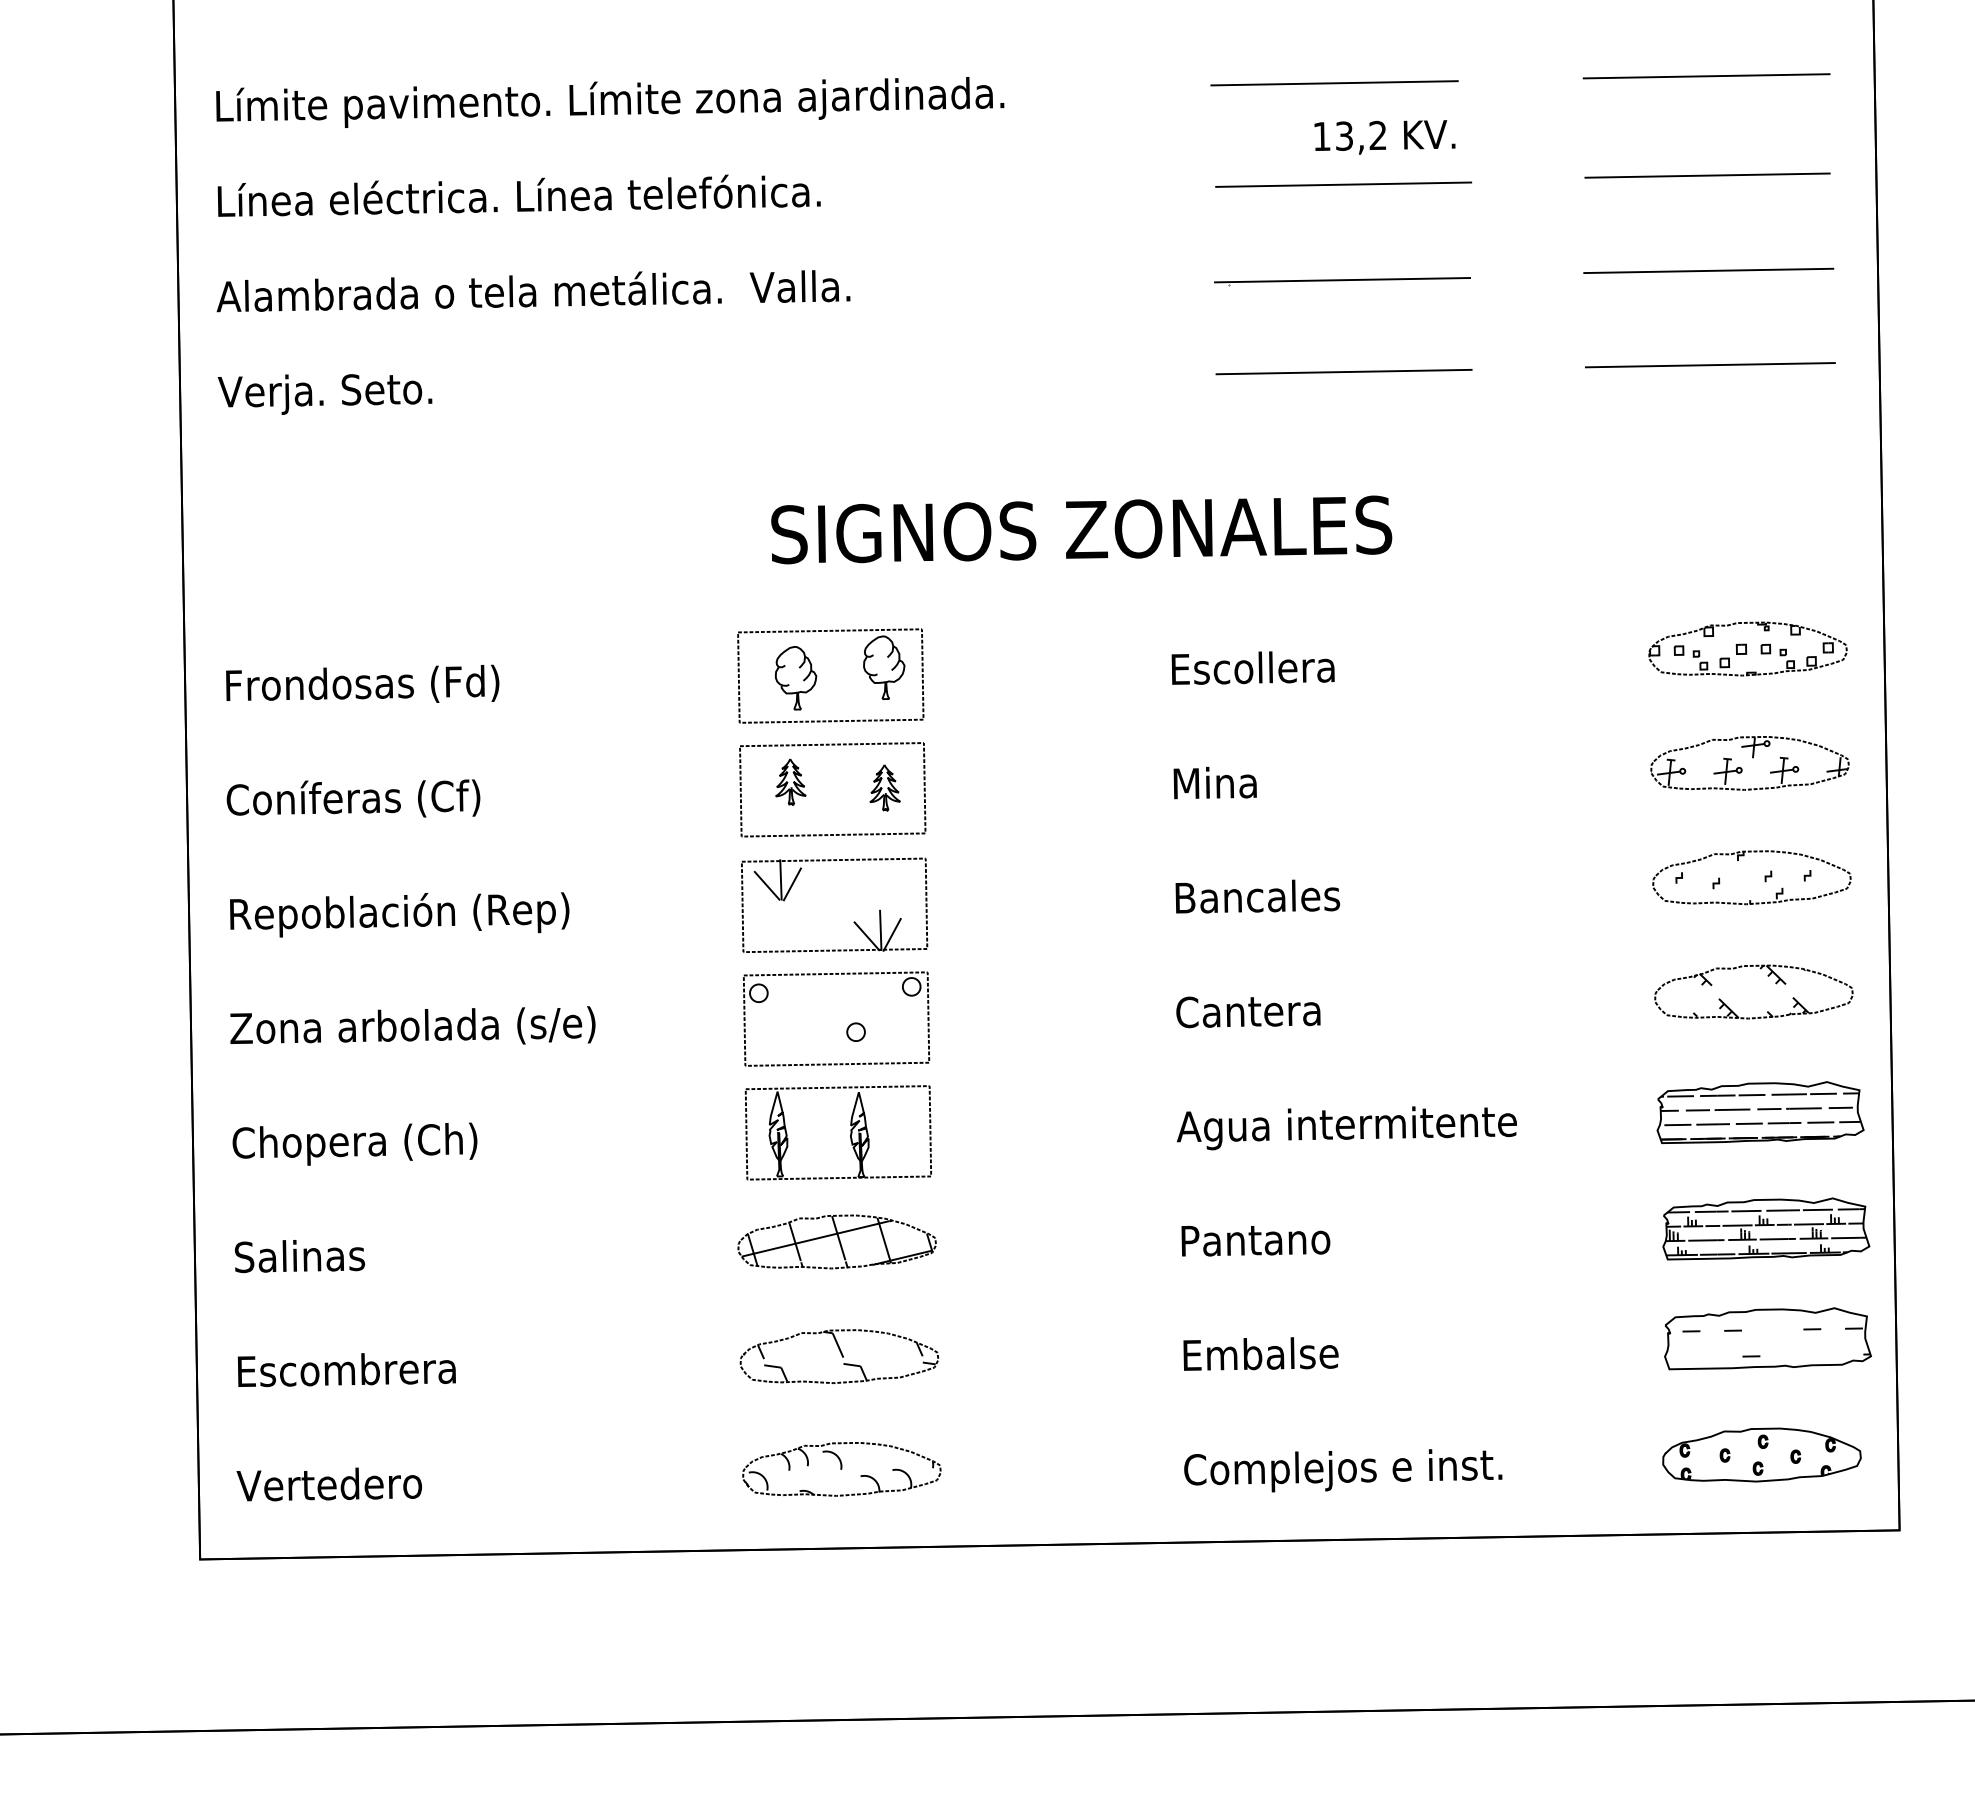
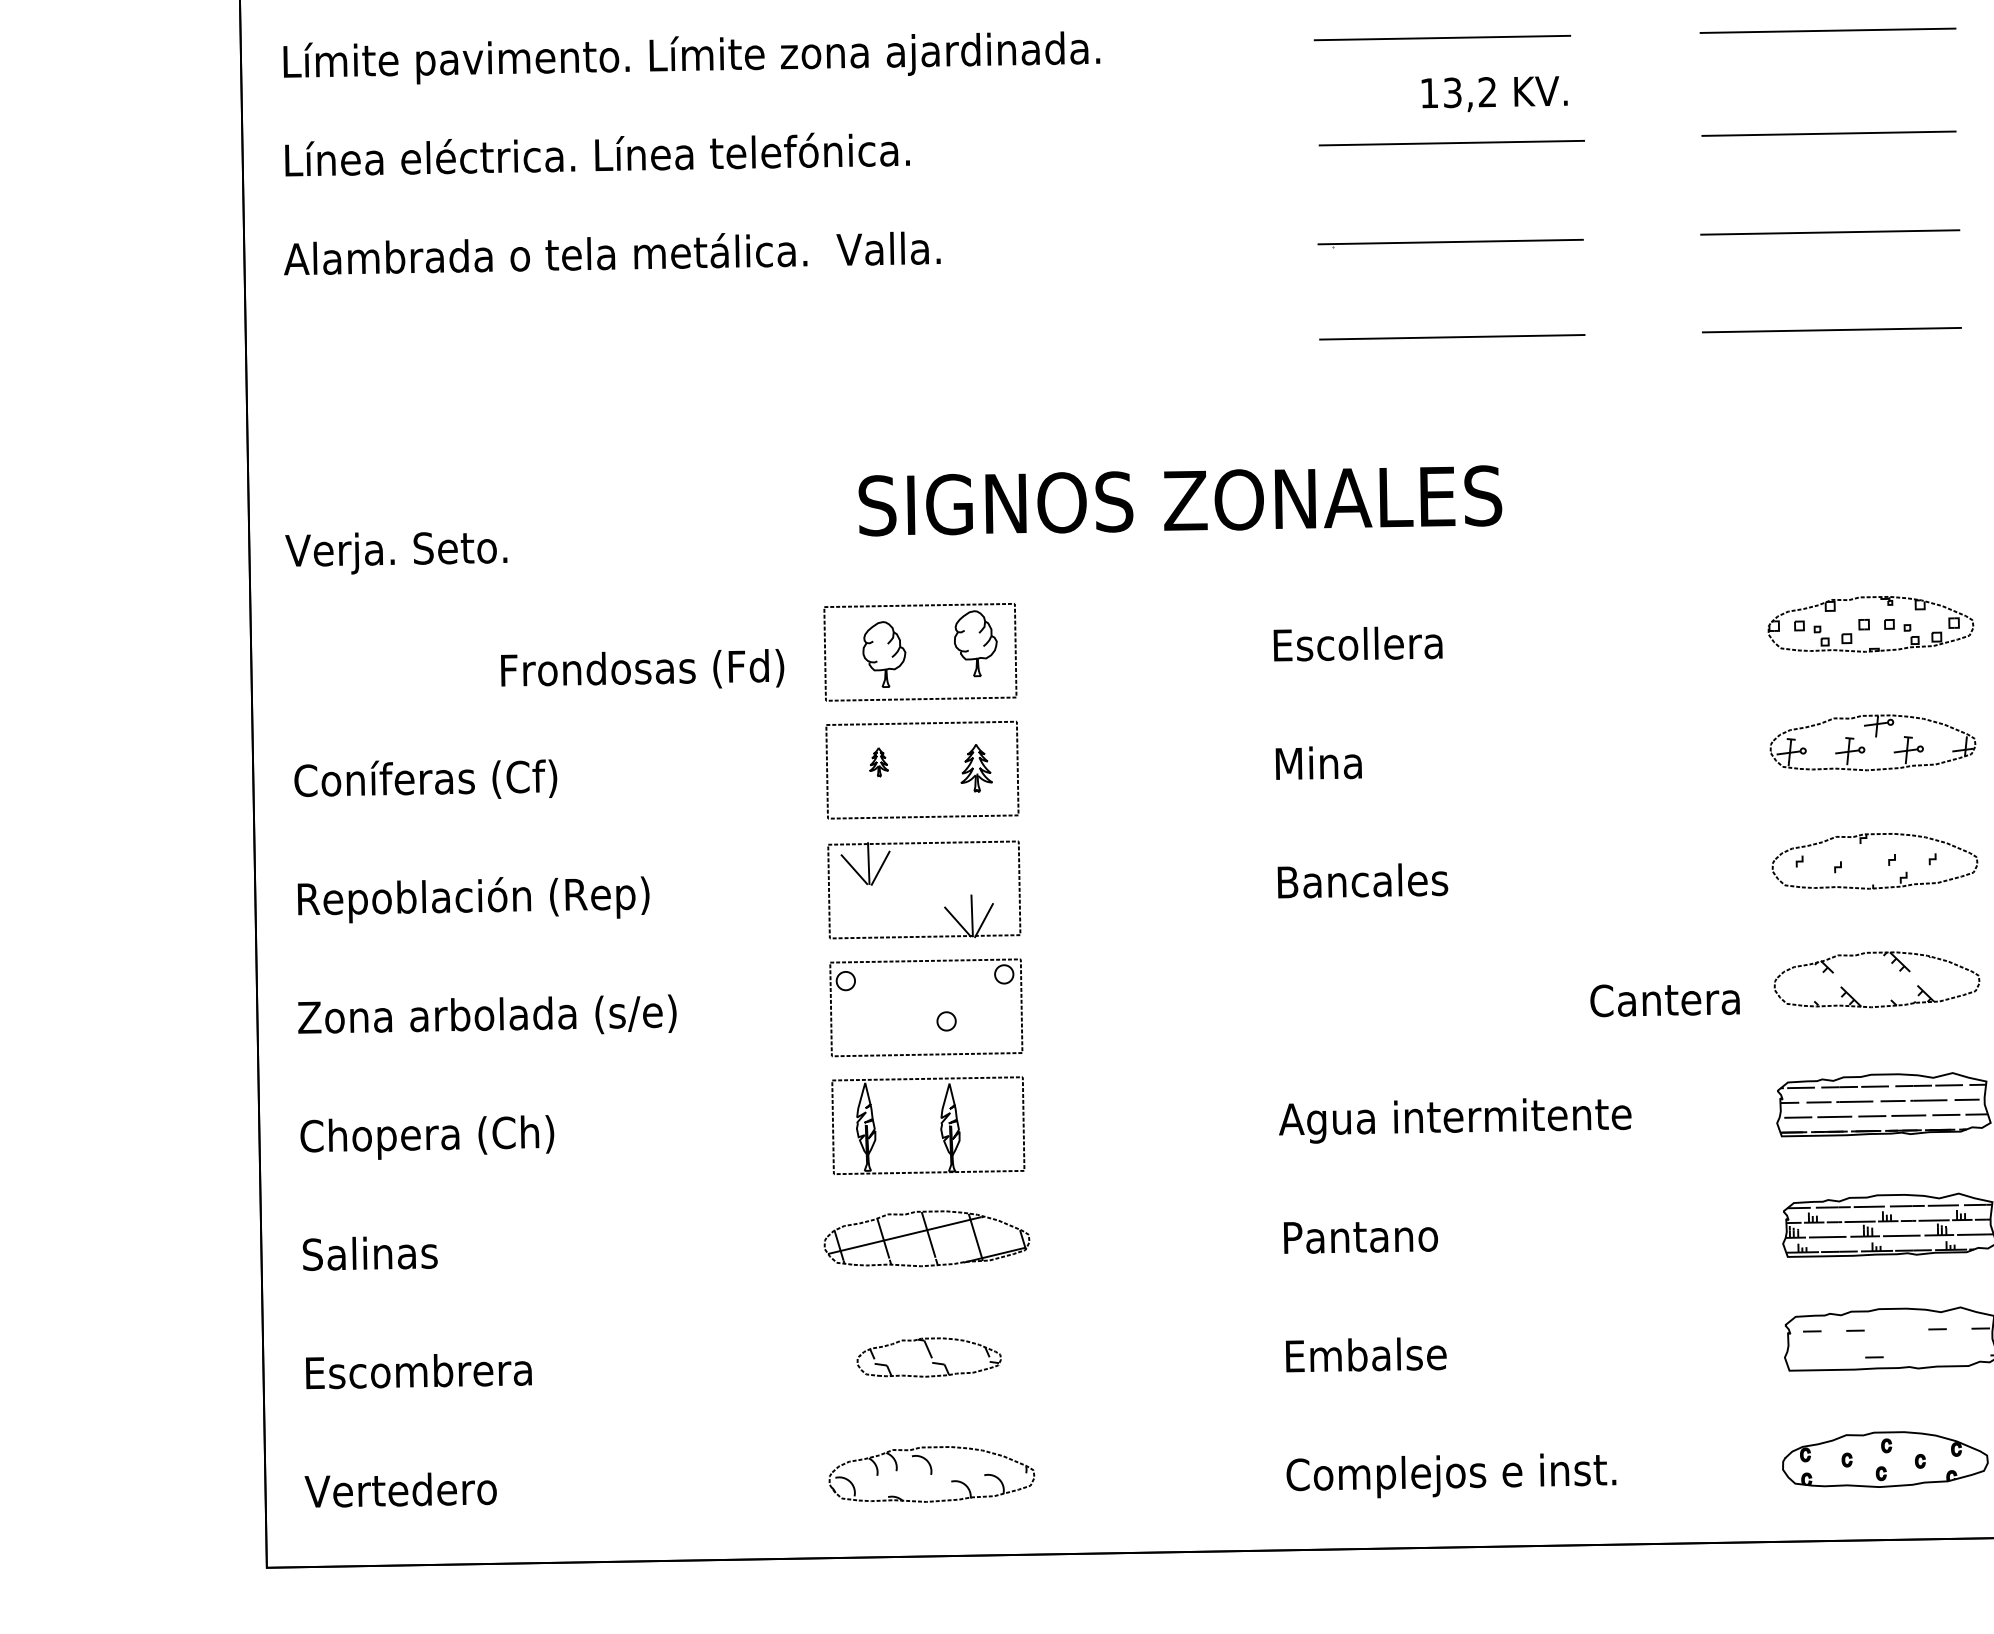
text: (324, 394) -> (395, 553), moved
text: (362, 683) -> (642, 668), moved
part: (790, 781) -> (878, 761), size x0.6
text: (1248, 1012) -> (1665, 1000), moved
part: (838, 1356) -> (928, 1357), size x0.7

